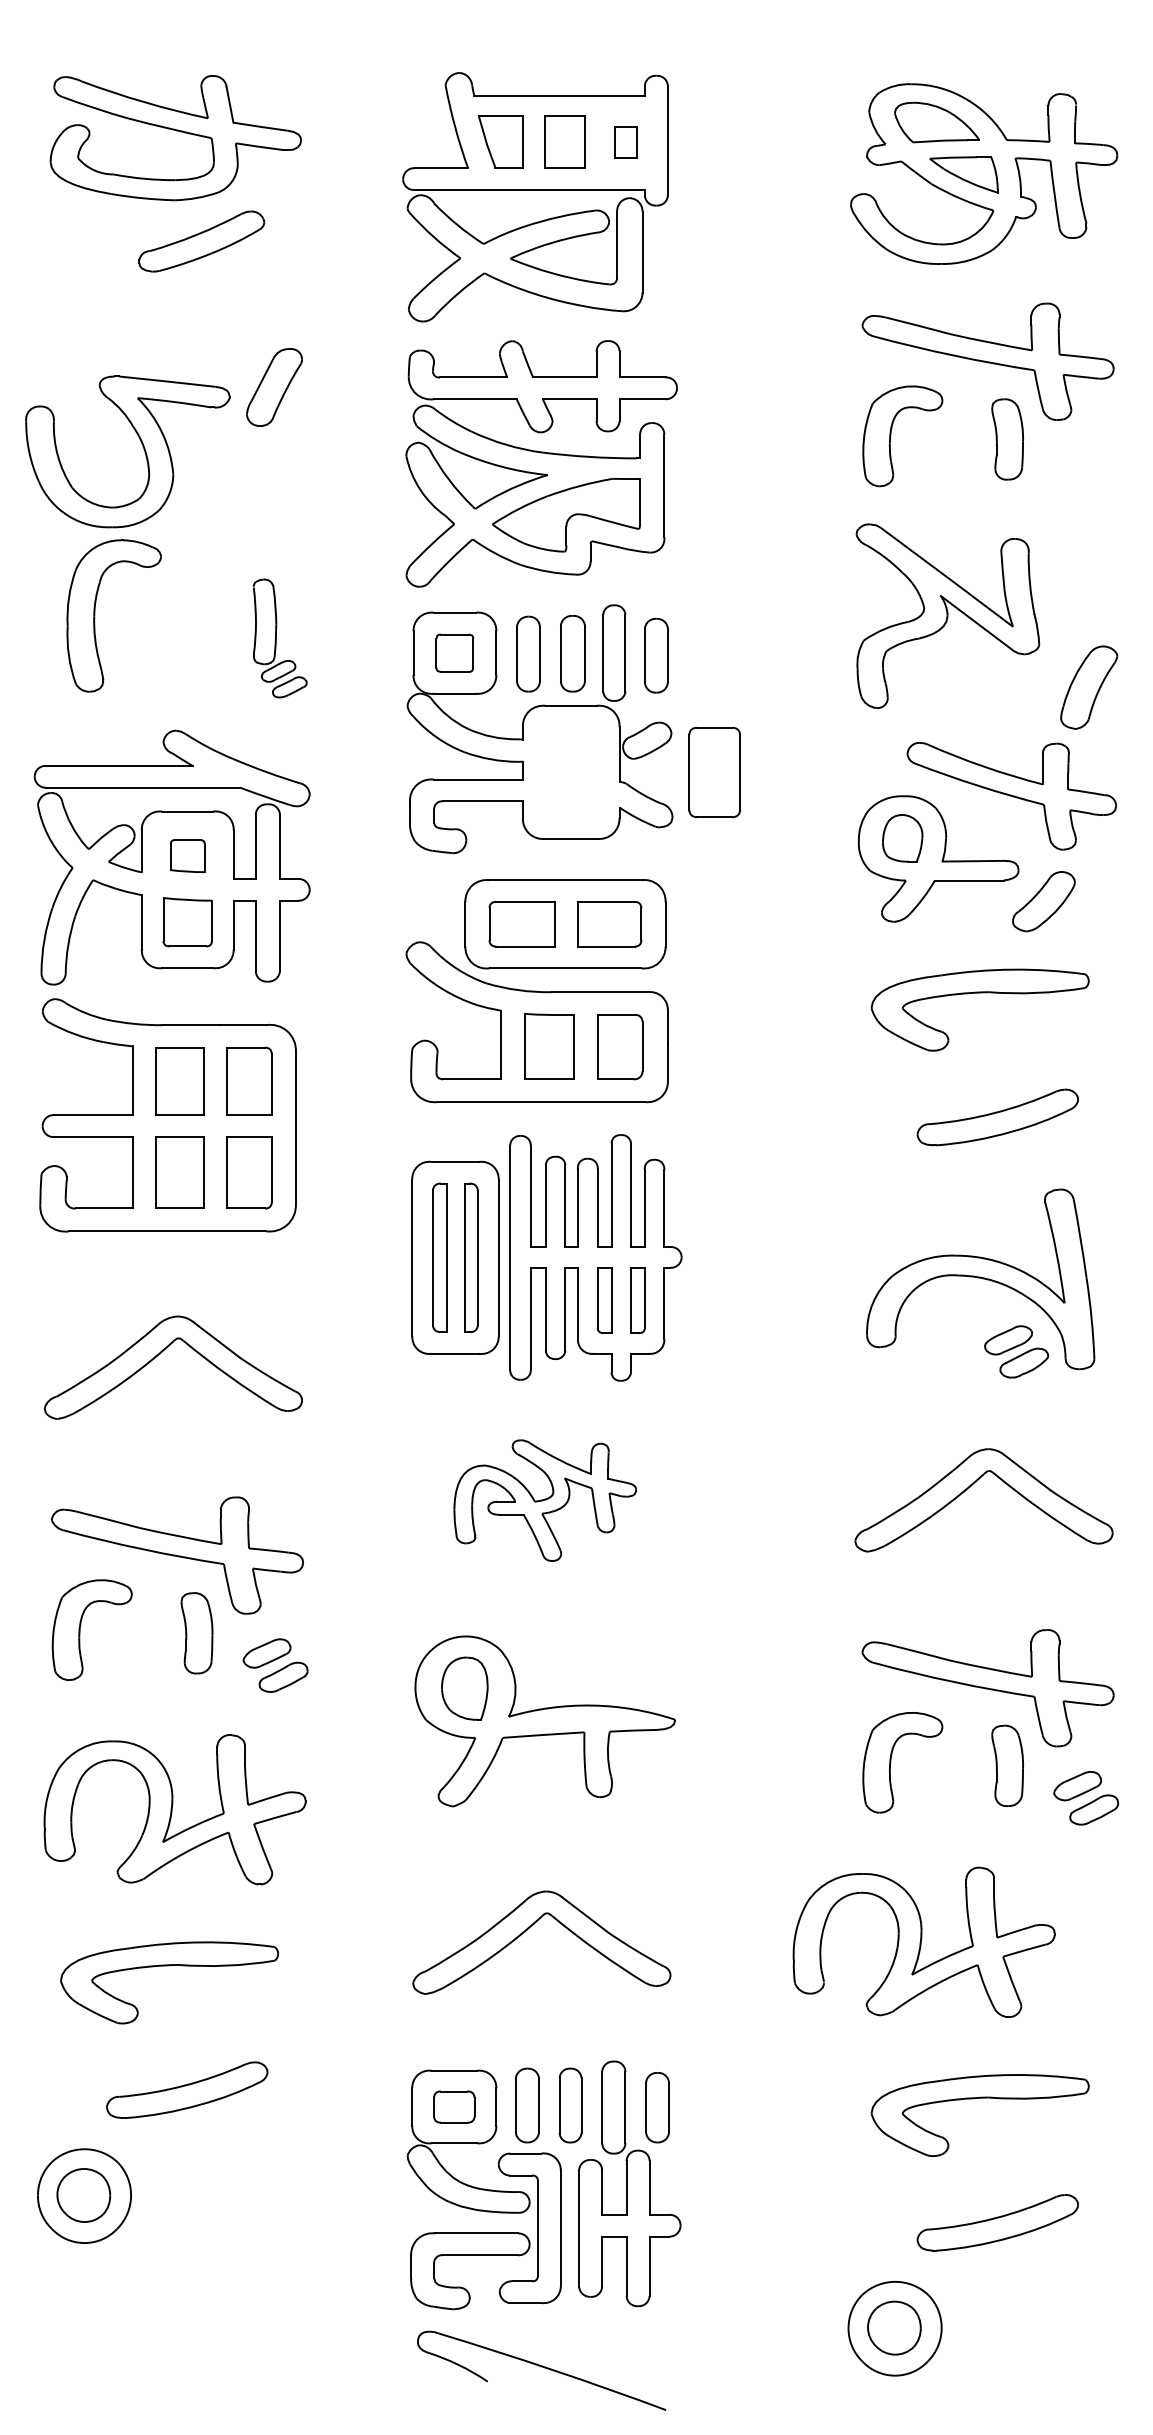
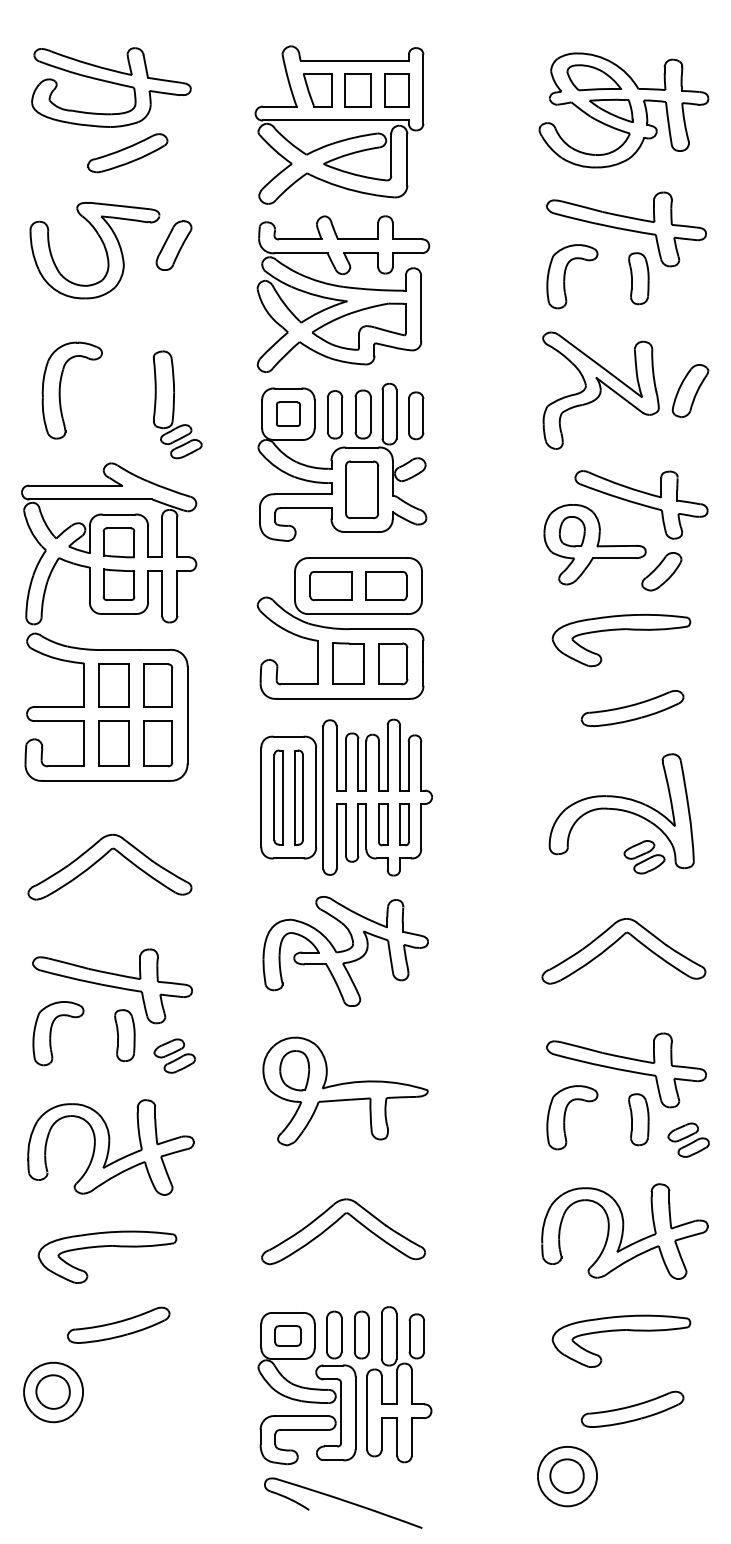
part: (625, 142) -> (396, 90), size x1.67
part: (141, 445) -> (103, 246), moved
part: (279, 637) -> (177, 404), size x1.43
part: (1089, 686) -> (690, 390), moved
part: (715, 771) -> (362, 489), moved
part: (186, 855) -> (118, 542), size x1.43
part: (544, 1500) -> (345, 951), size x1.43
part: (923, 1942) -> (624, 1231), moved

